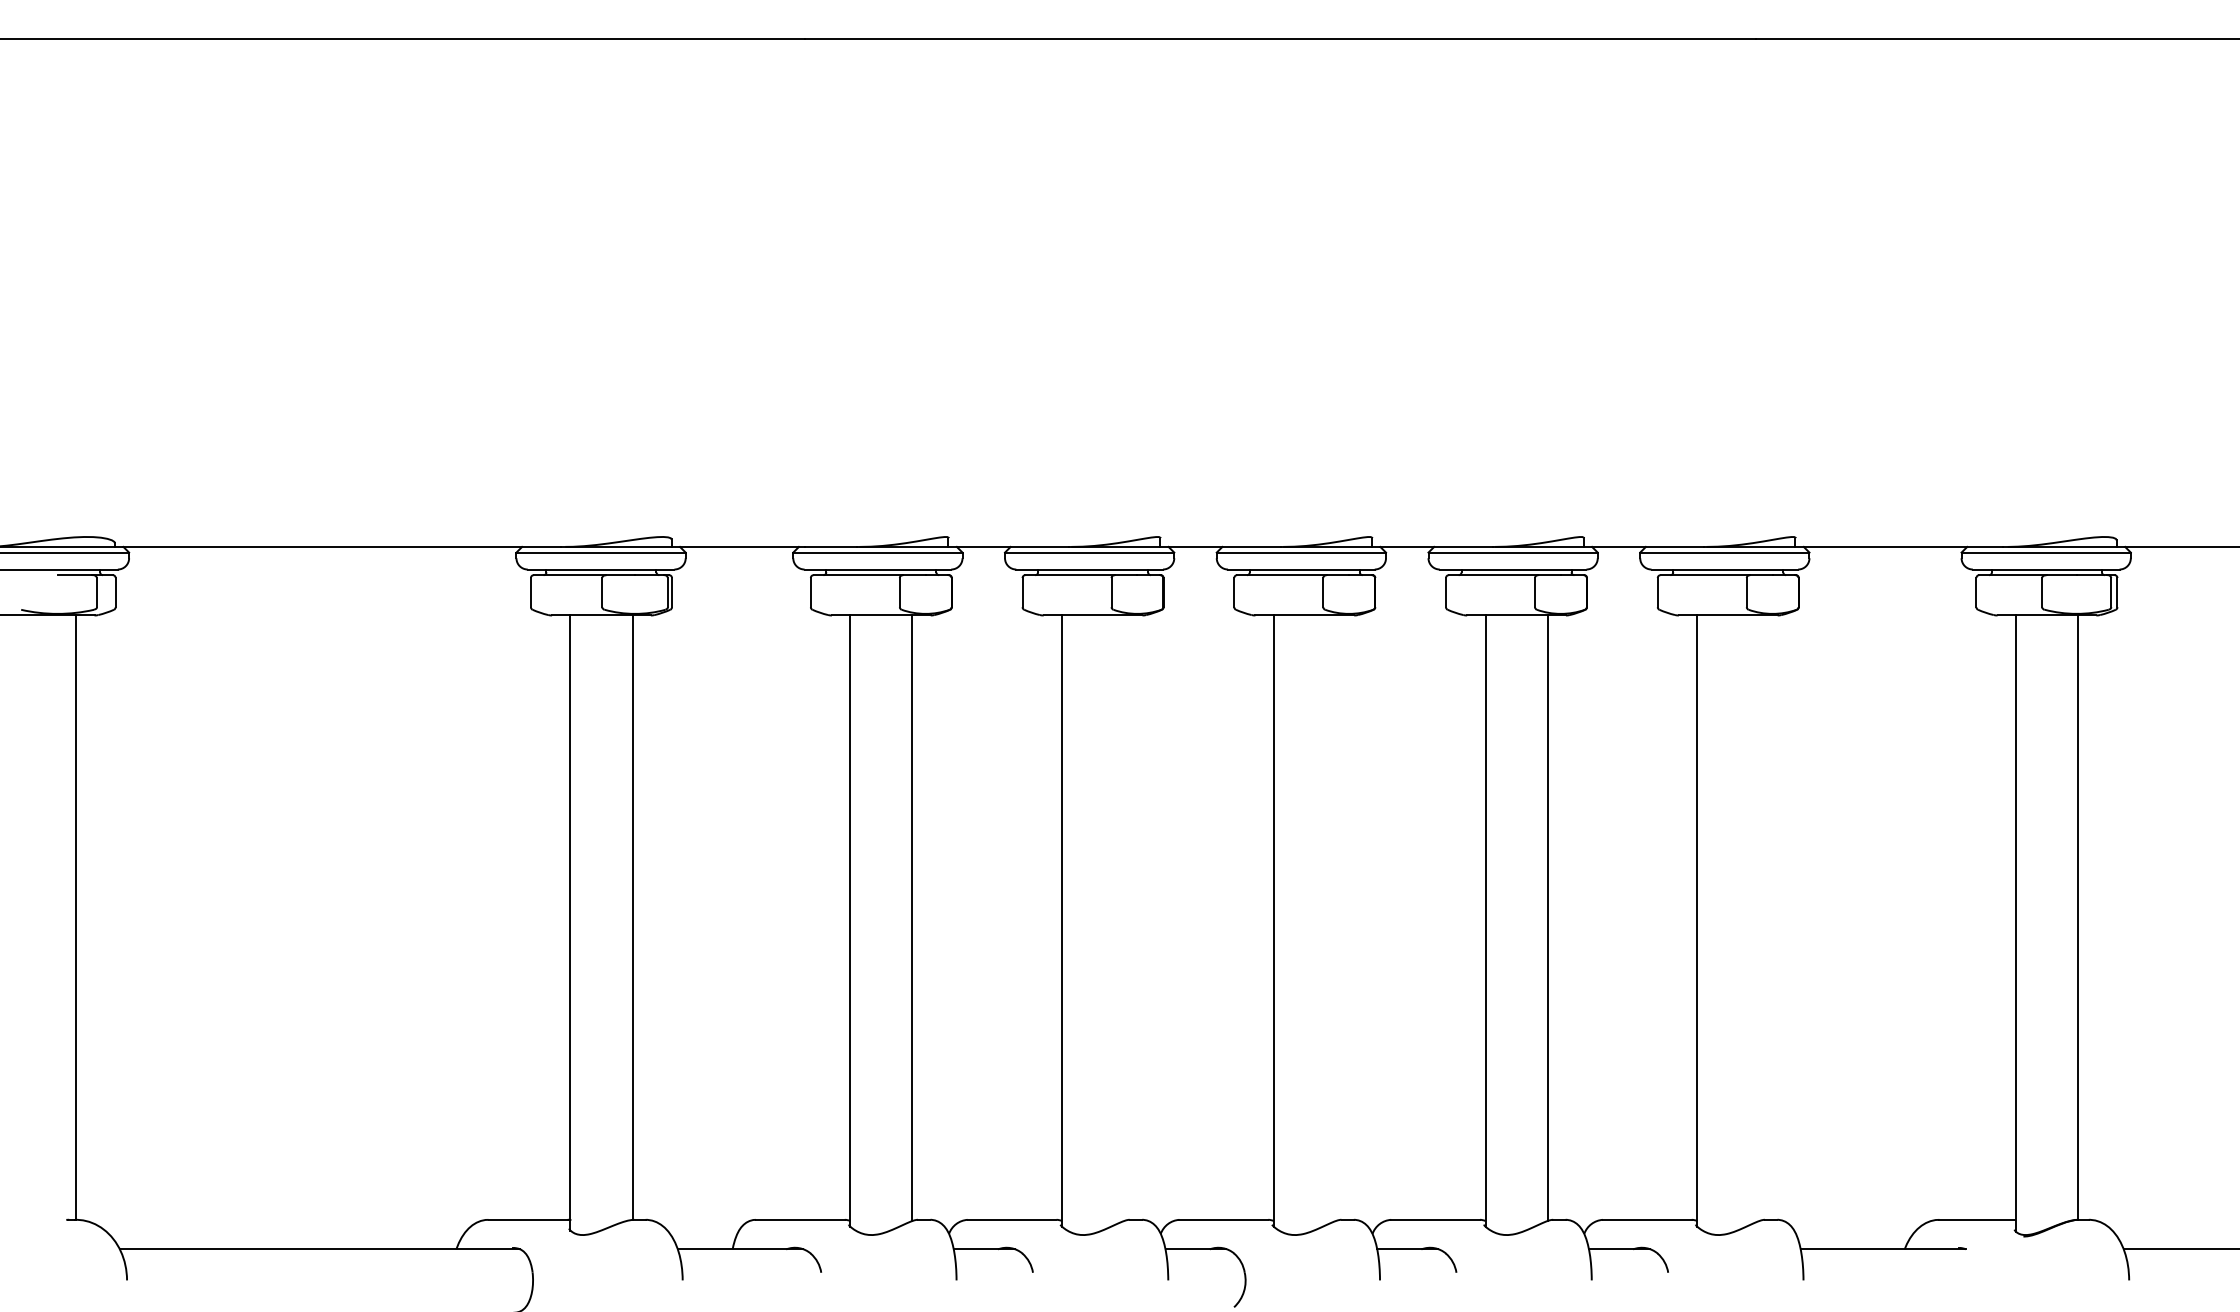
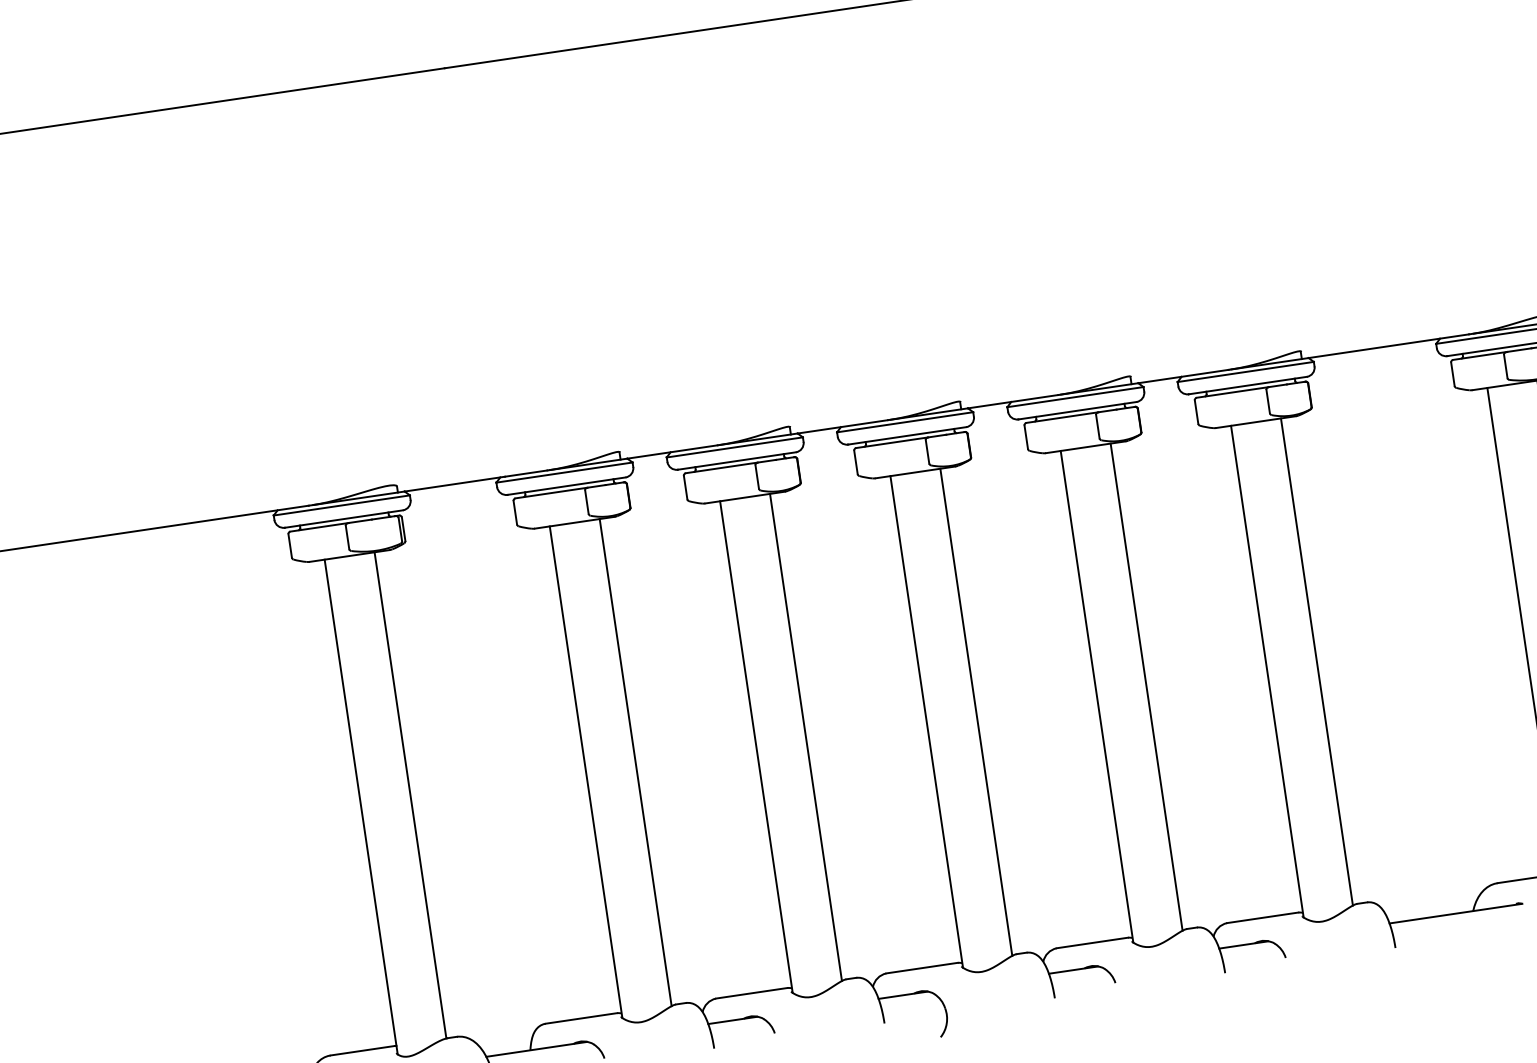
line: (1124, 918) -> (806, 737), added
line: (1335, 918) -> (976, 712), added
line: (1759, 918) -> (1317, 662), added

